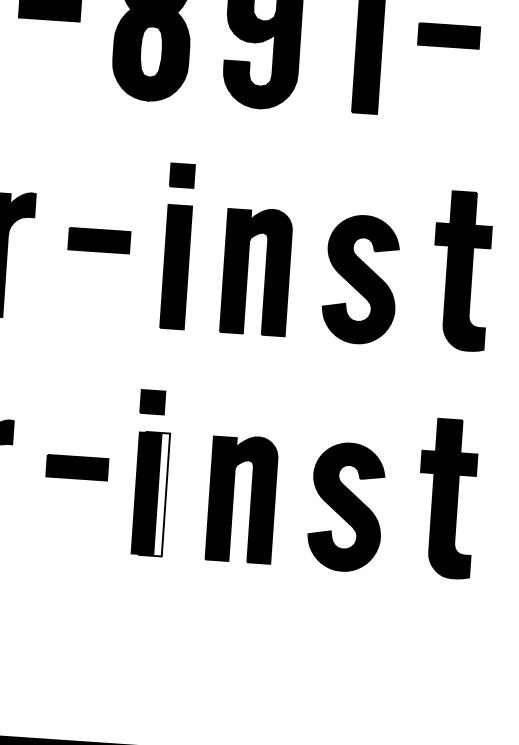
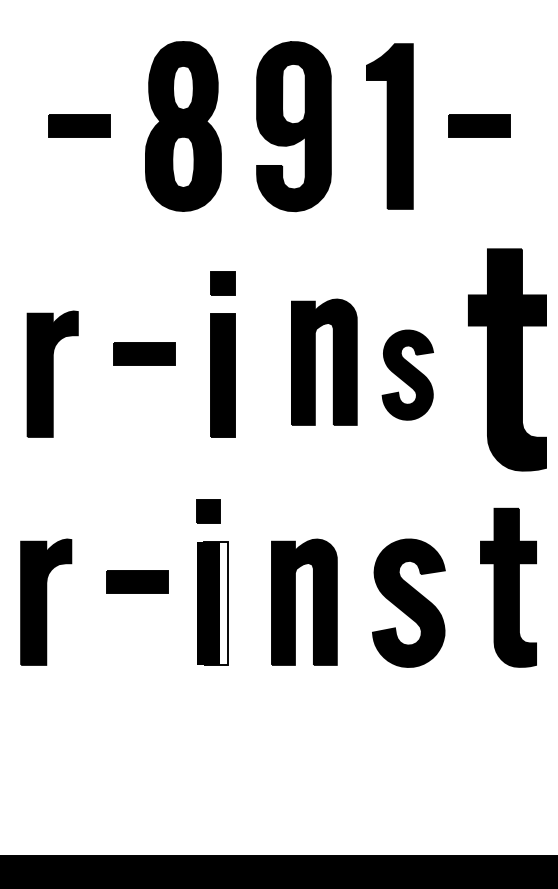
part: (461, 270) -> (507, 359), size x1.4
part: (264, 271) -> (332, 361), moved
part: (360, 278) -> (407, 374), size x0.7

